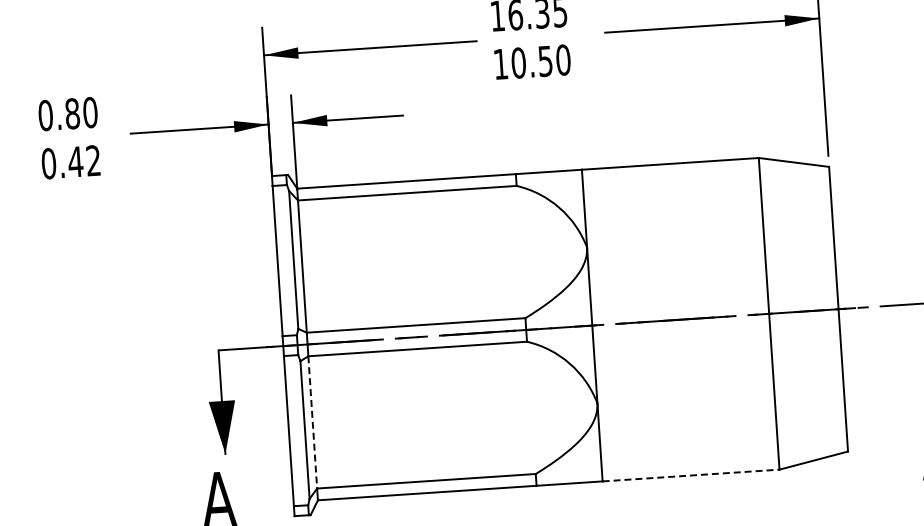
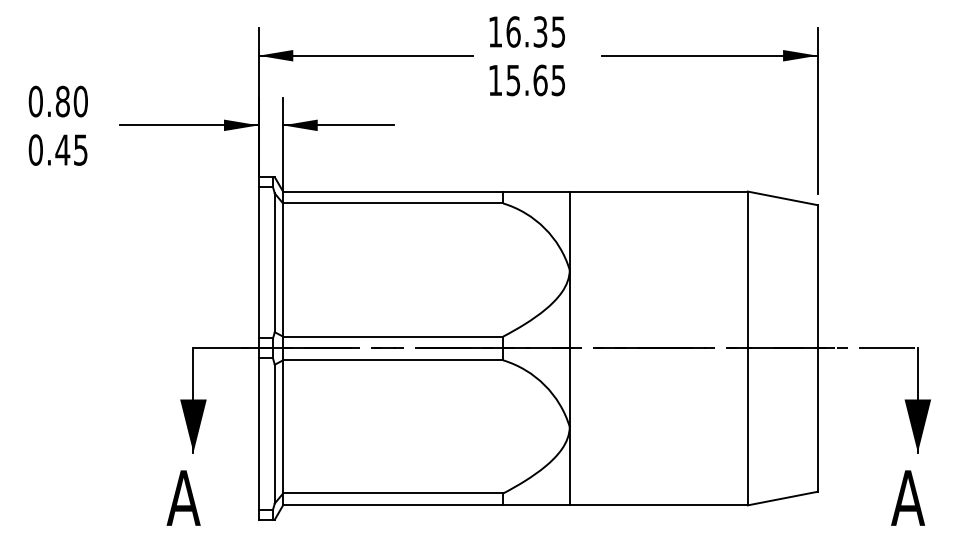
text: (540, 61) -> (535, 80), 10.50 -> 15.65
text: (93, 160) -> (80, 149), 0.42 -> 0.45
line: (313, 421) -> (283, 426), dashed -> solid
line: (691, 475) -> (659, 505), dashed -> solid

